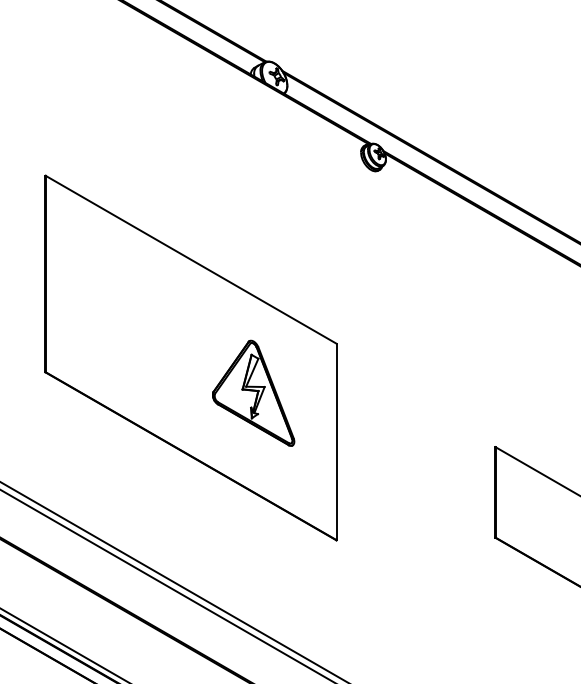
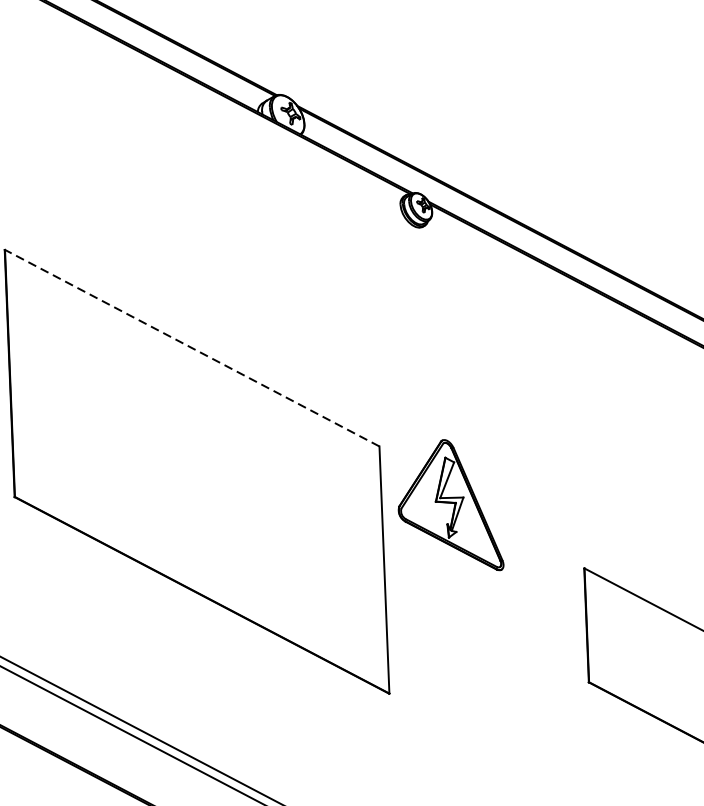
line: (191, 259) -> (192, 347), solid -> dashed
part: (253, 392) -> (449, 505), moved

